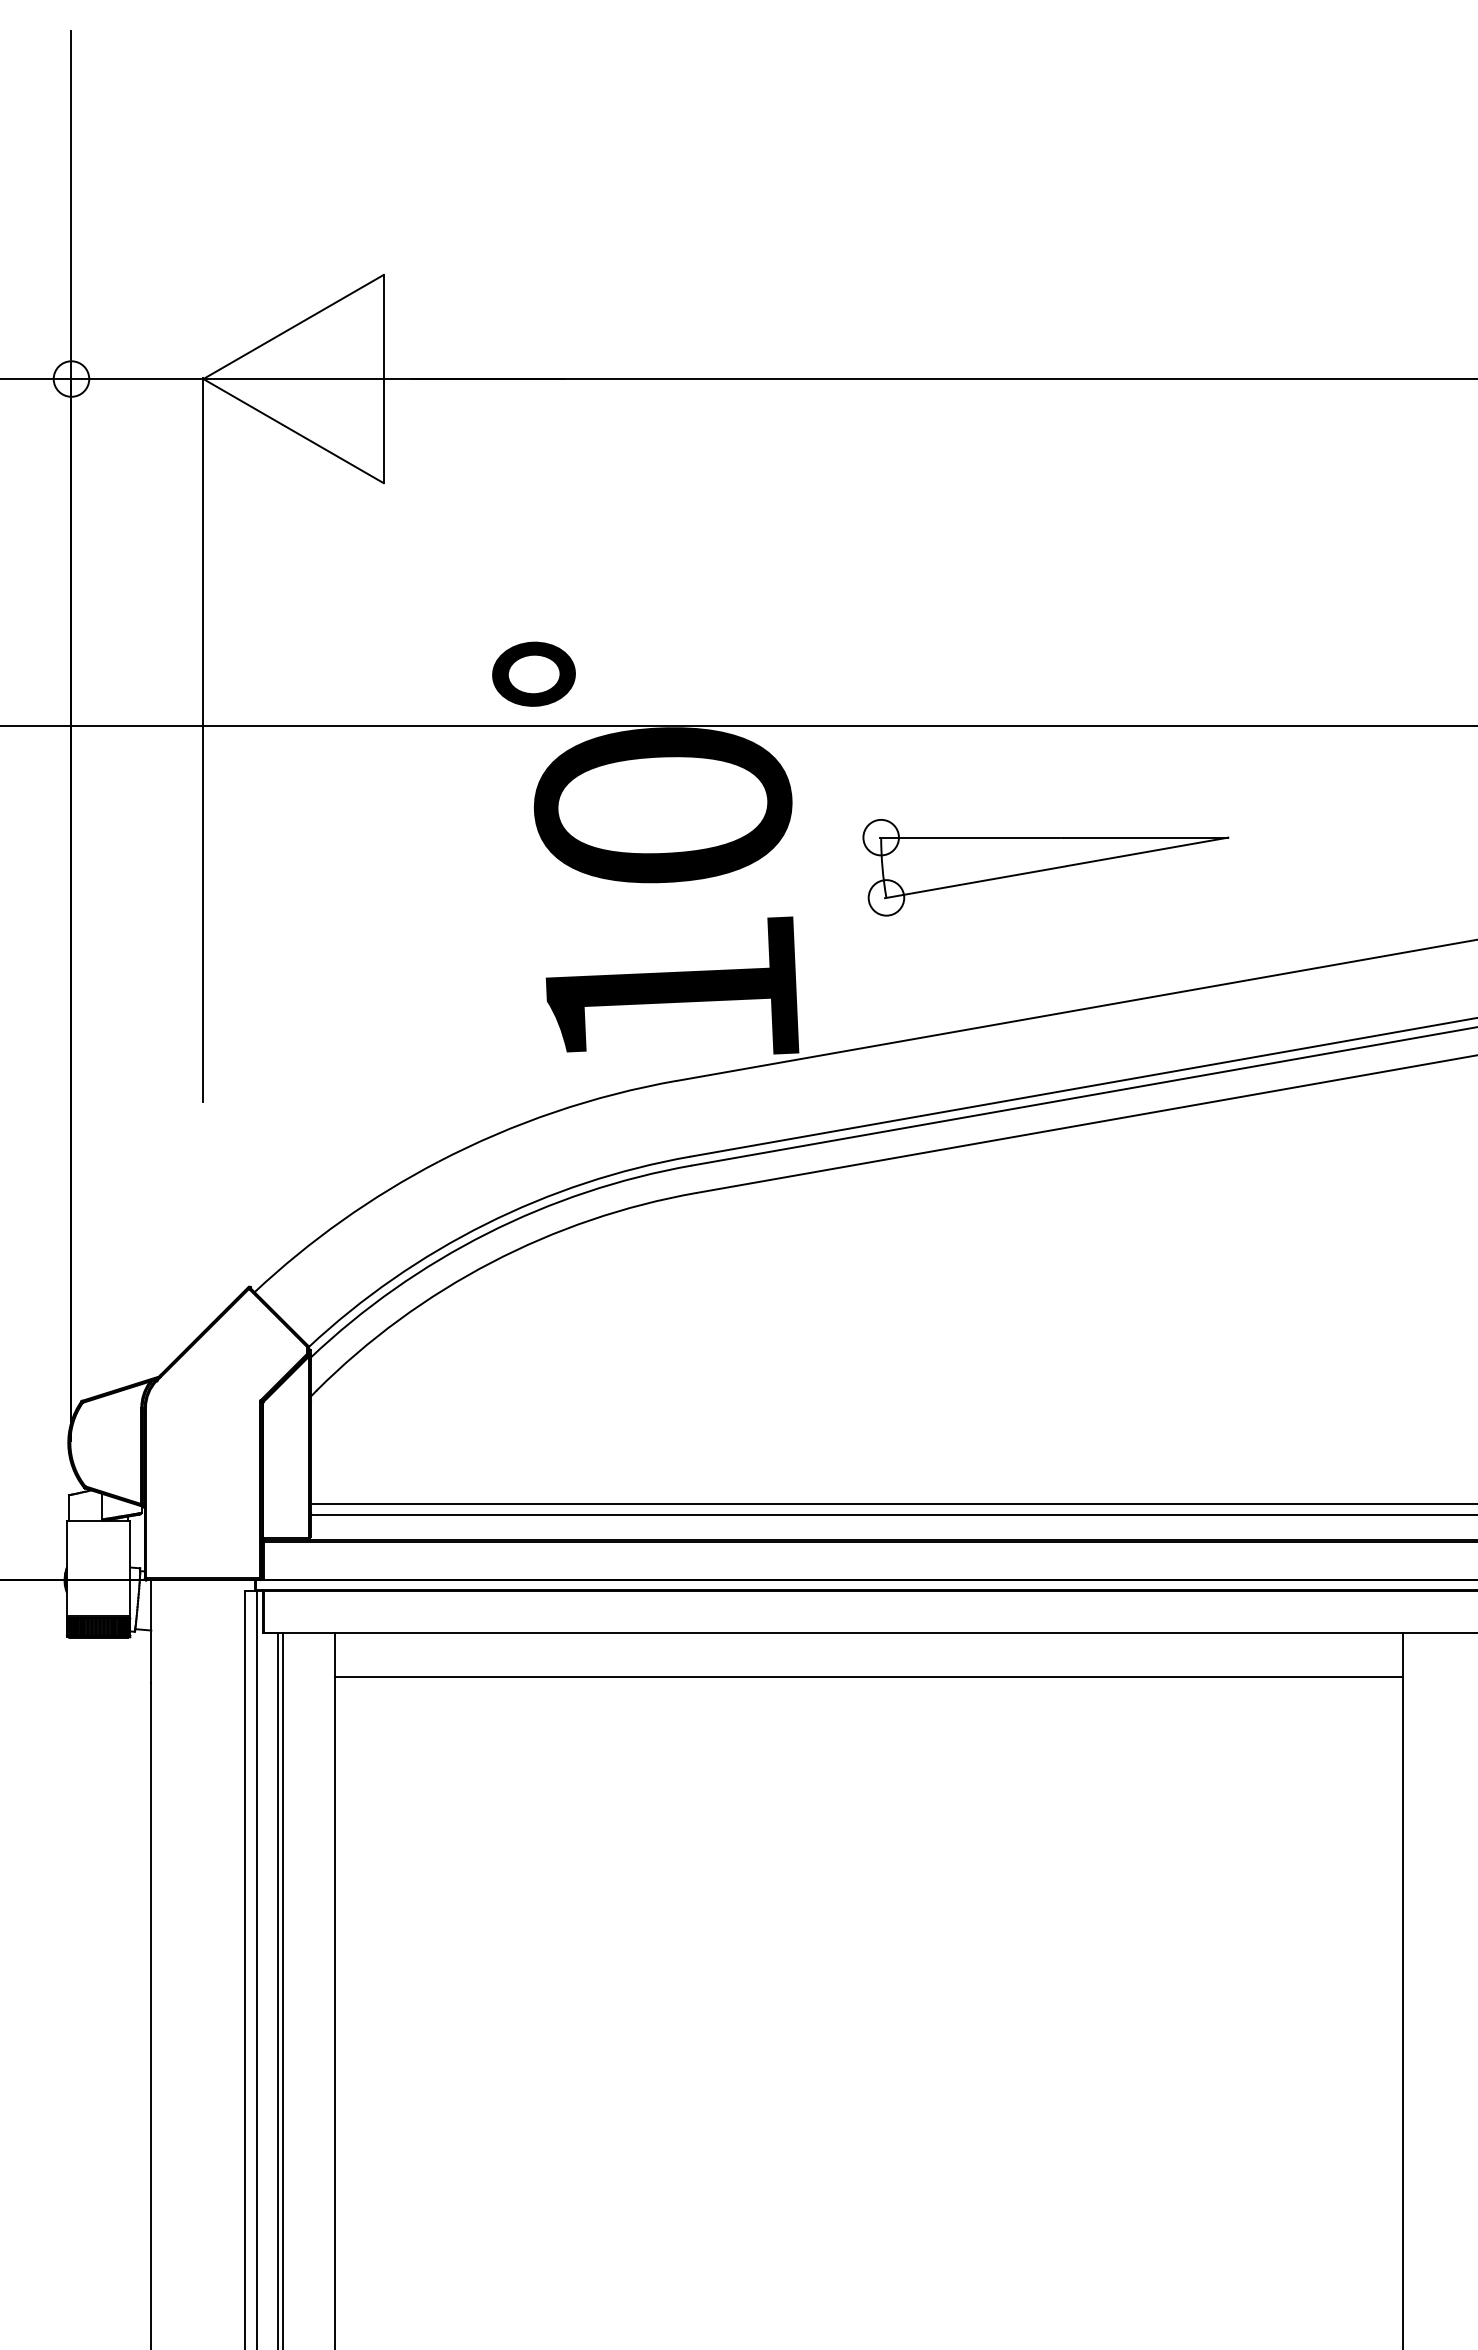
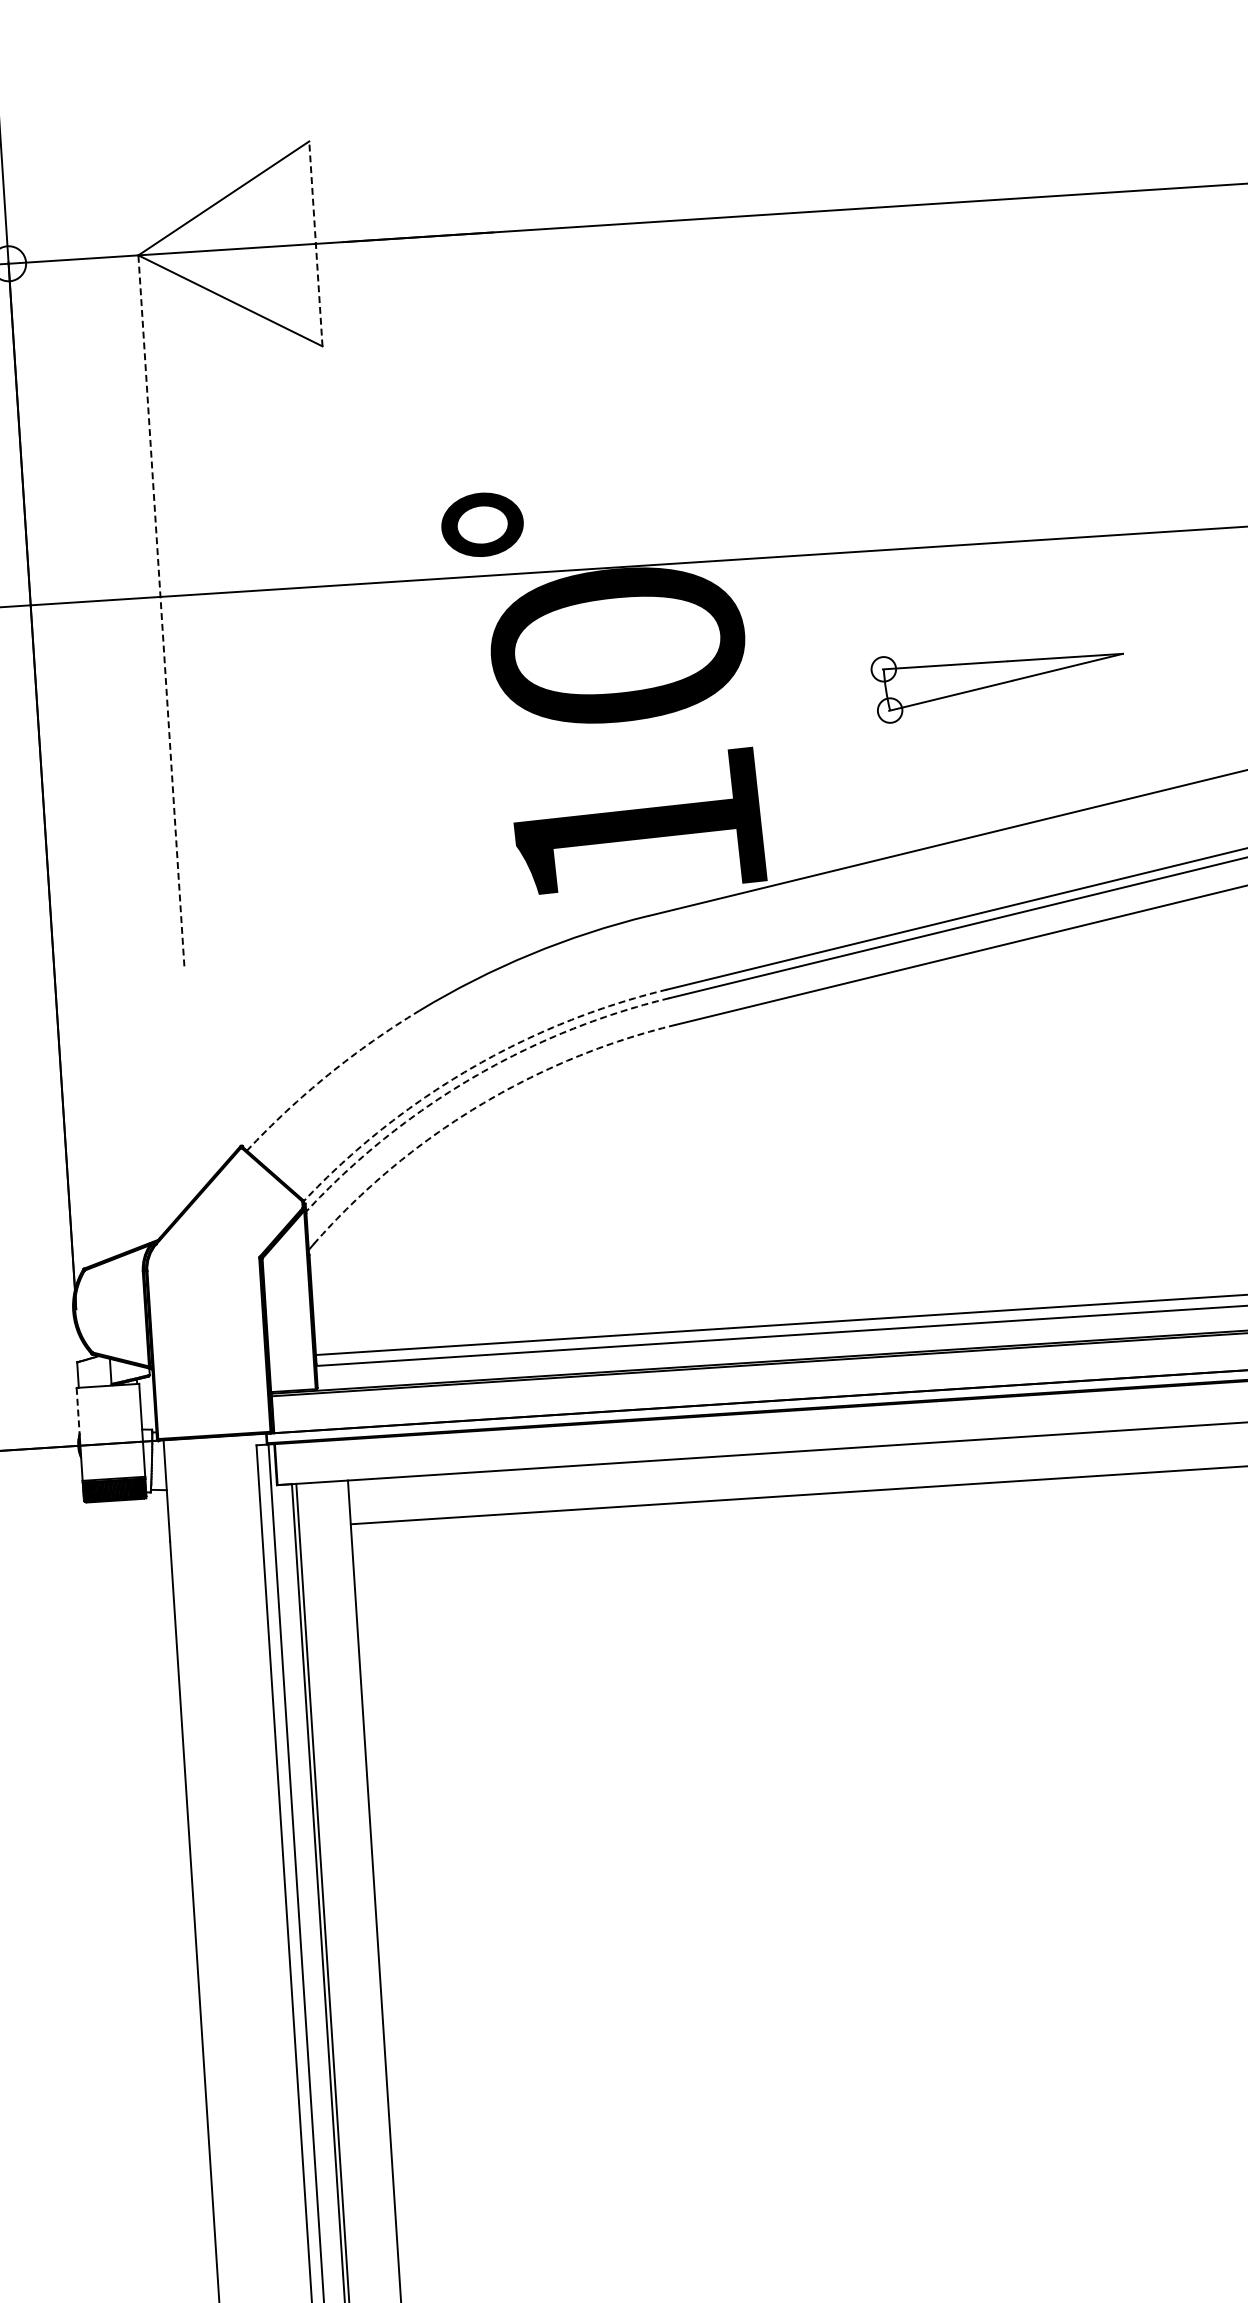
line: (383, 378) -> (315, 243), solid -> dashed
line: (203, 739) -> (161, 610), solid -> dashed
part: (1045, 867) -> (998, 682), size x0.7
arc: (342, 1220) -> (328, 1074), solid -> dashed
arc: (485, 1224) -> (469, 1069), solid -> dashed
arc: (487, 1233) -> (472, 1078), solid -> dashed
arc: (491, 1262) -> (478, 1106), solid -> dashed
line: (66, 1545) -> (77, 1411), solid -> dashed

